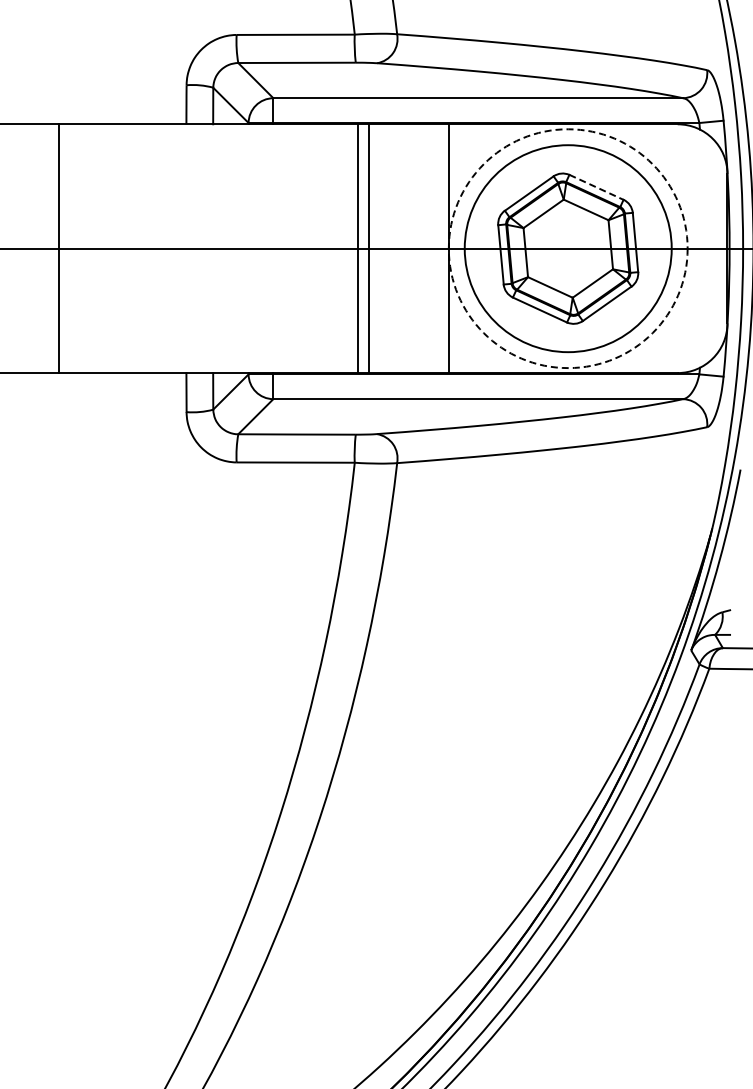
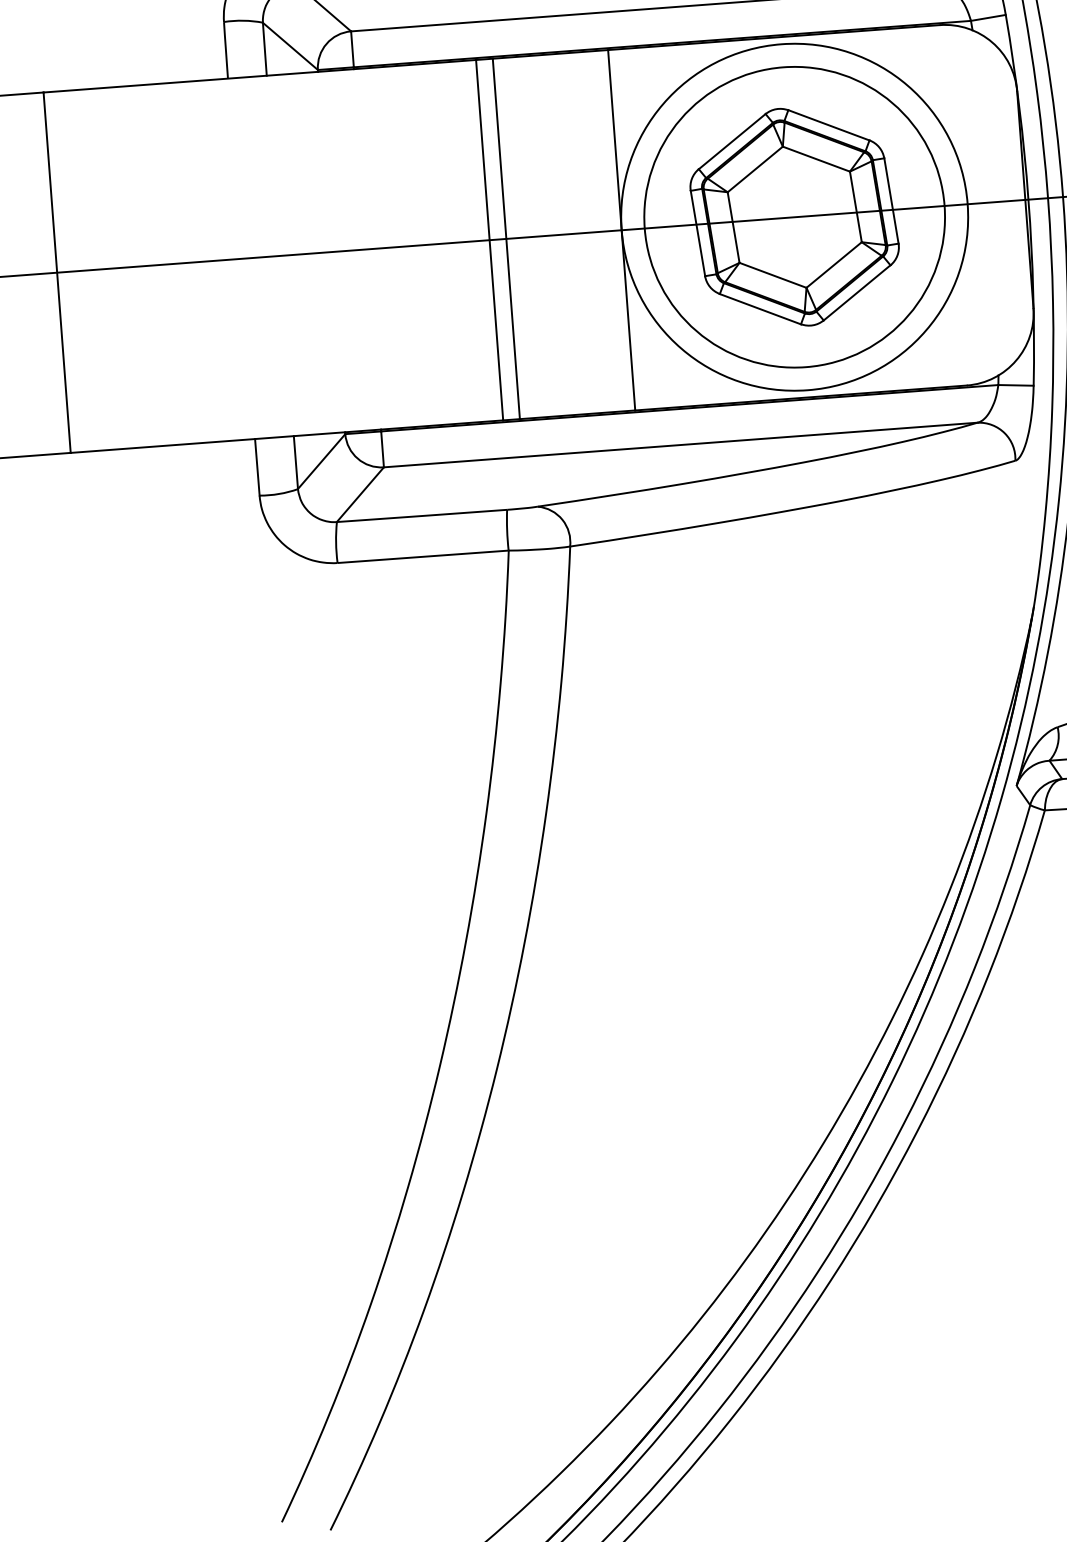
line: (596, 187) -> (828, 125), dashed -> solid
circle: (567, 248) -> (793, 217), dashed -> solid

